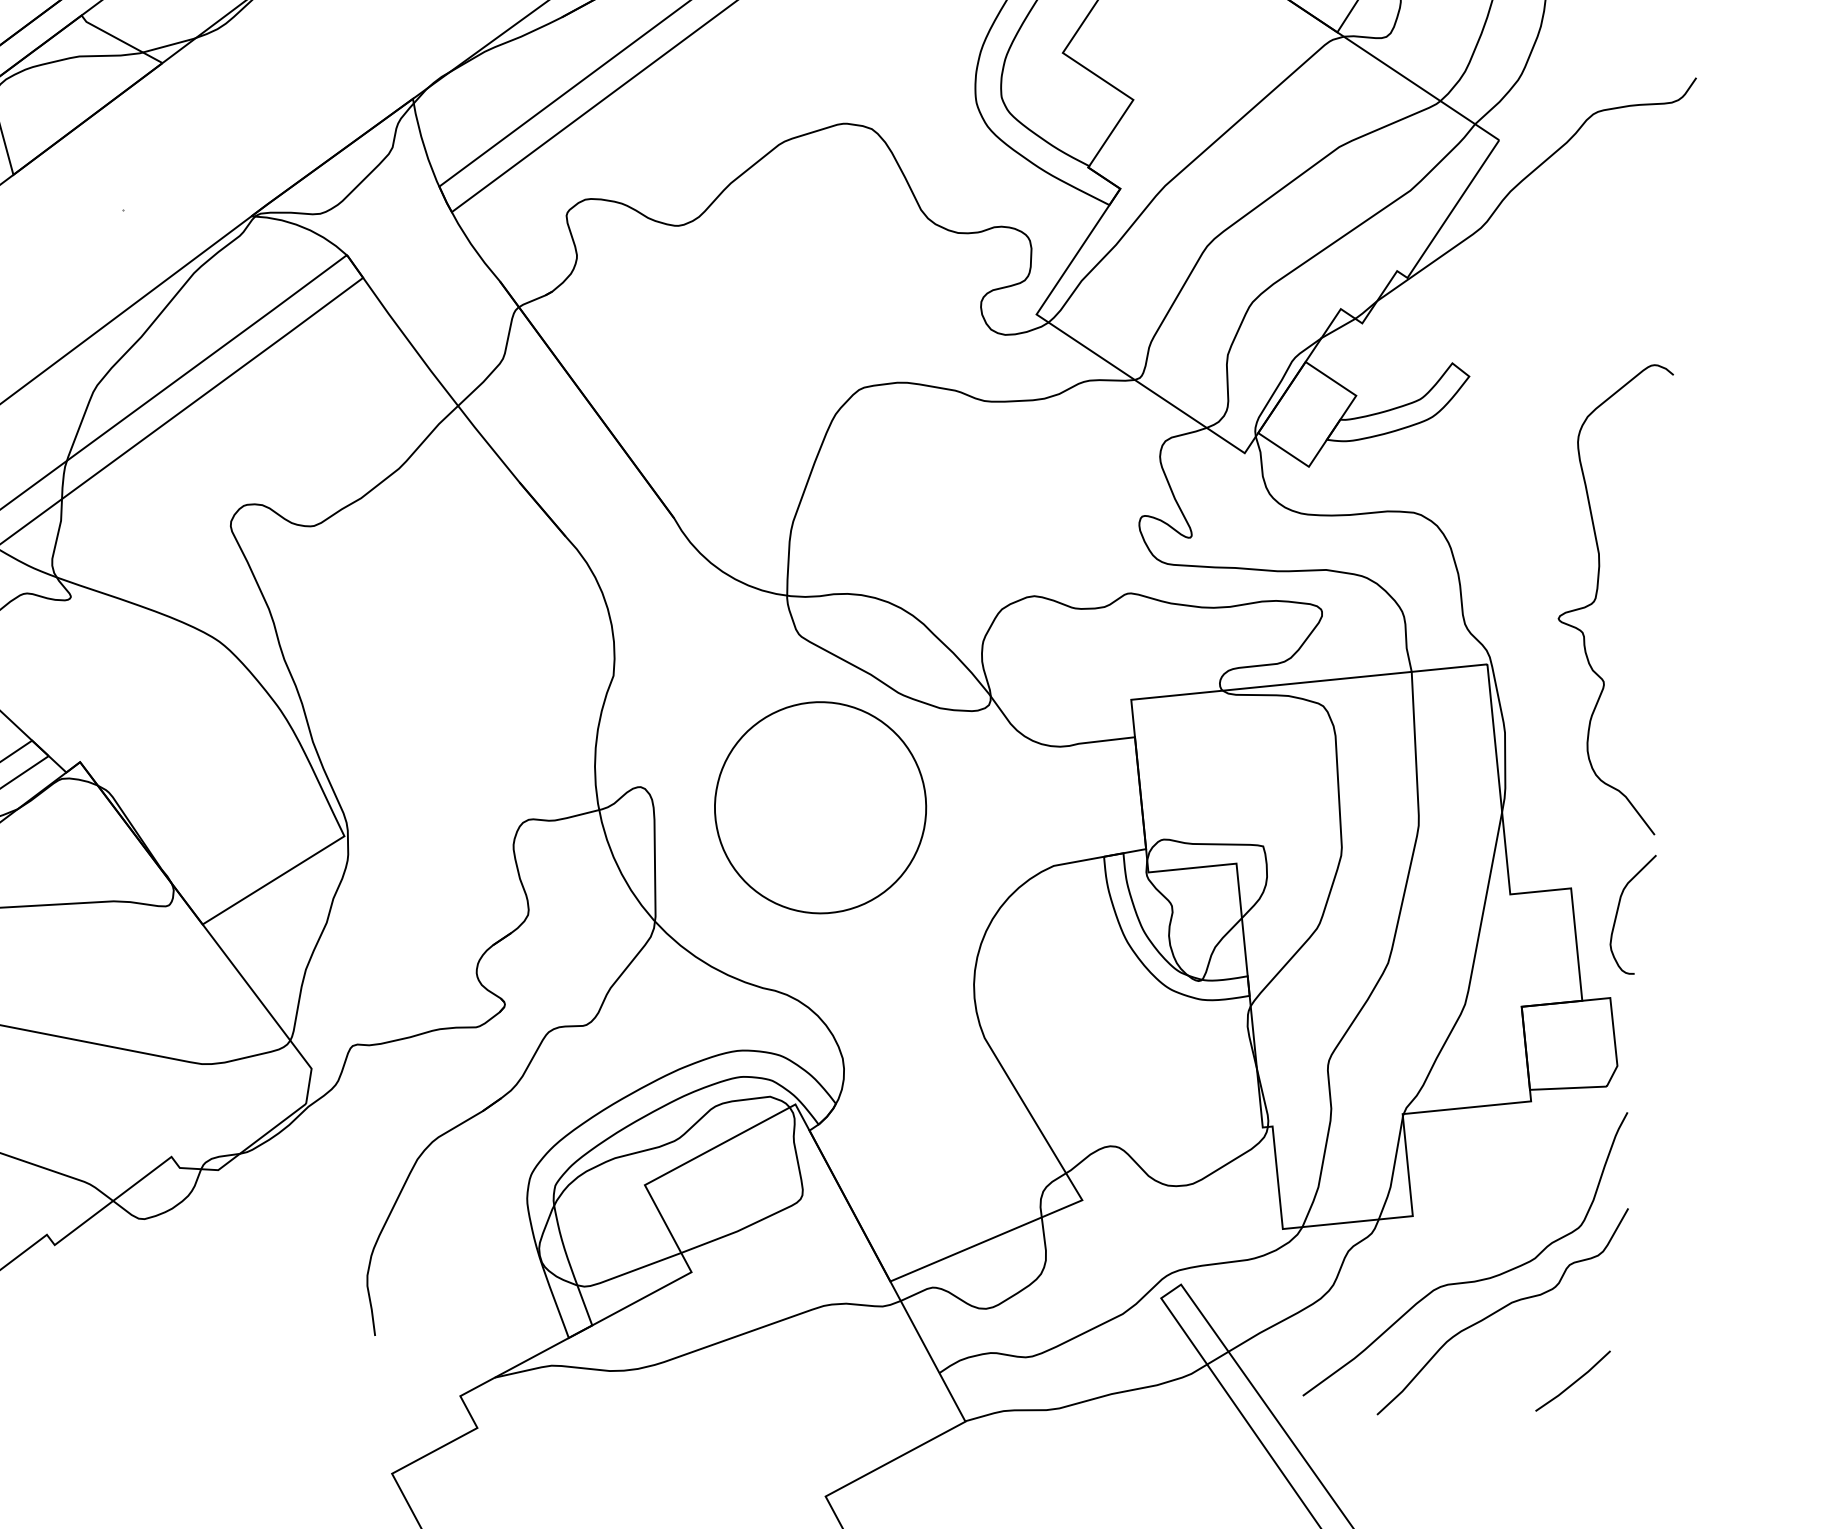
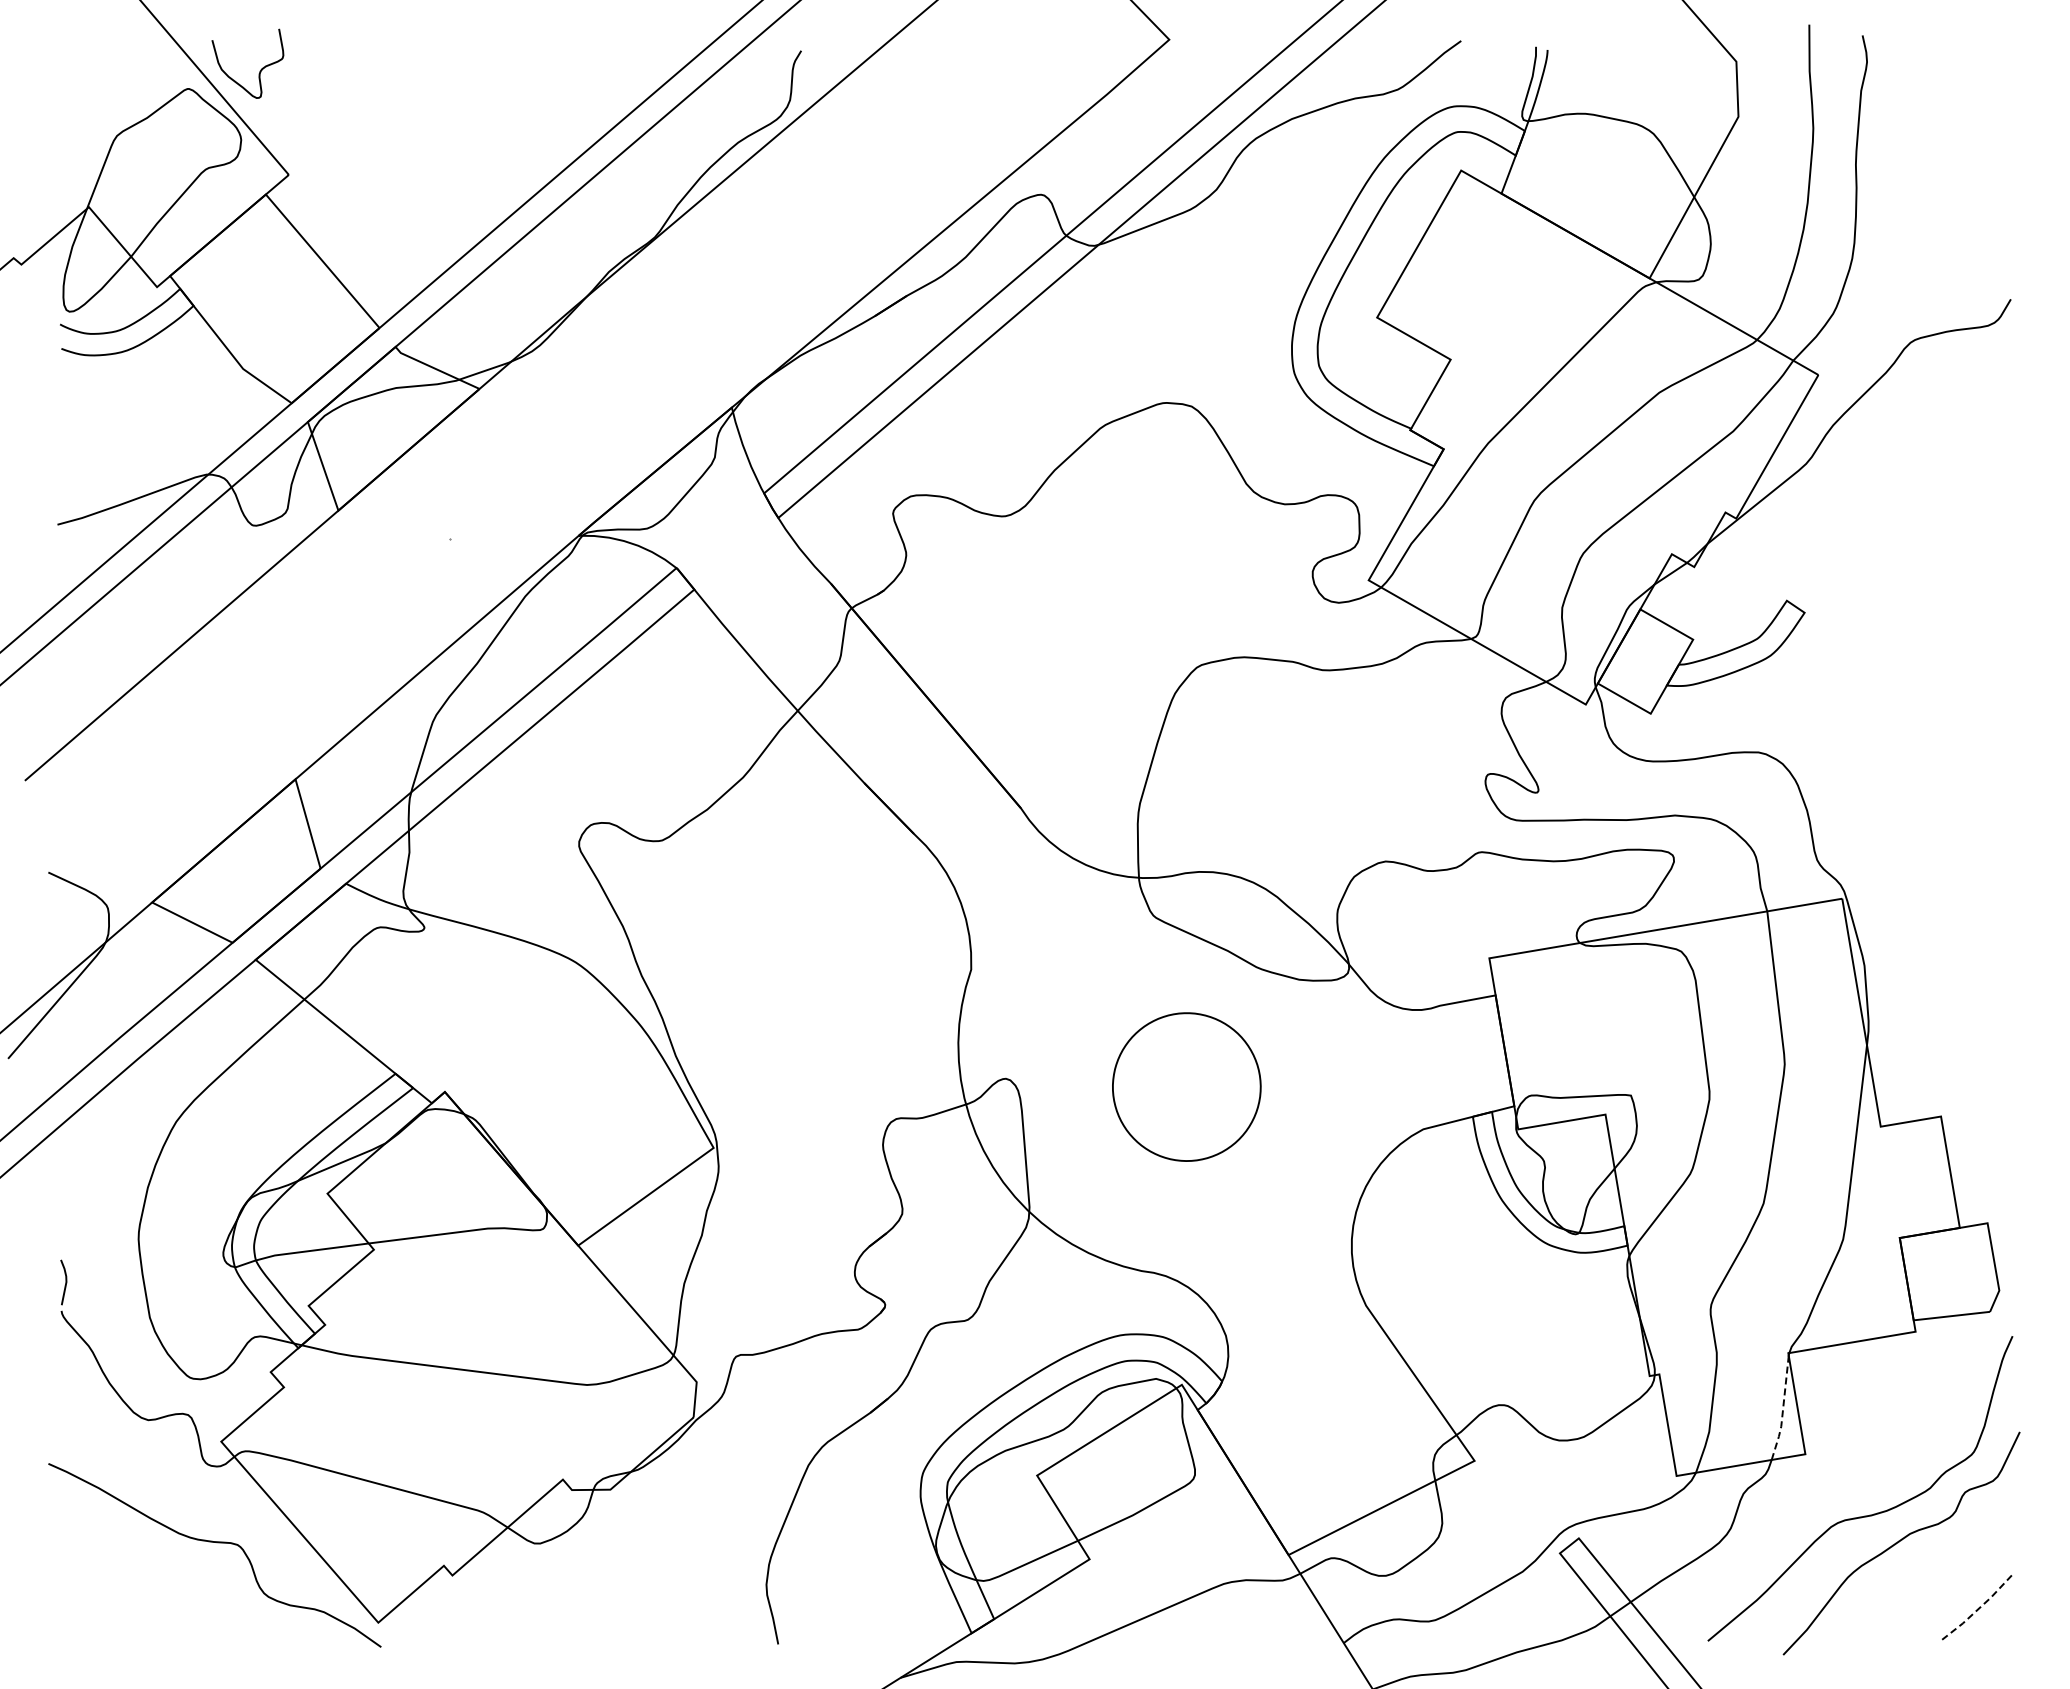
curve: (1597, 594) -> (1947, 821), removed
part: (820, 807) -> (1186, 1086), size x0.7
curve: (1619, 907) -> (1990, 1132), removed
line: (1393, 1170) -> (1783, 1410), solid -> dashed
line: (1574, 1382) -> (1978, 1609), solid -> dashed

